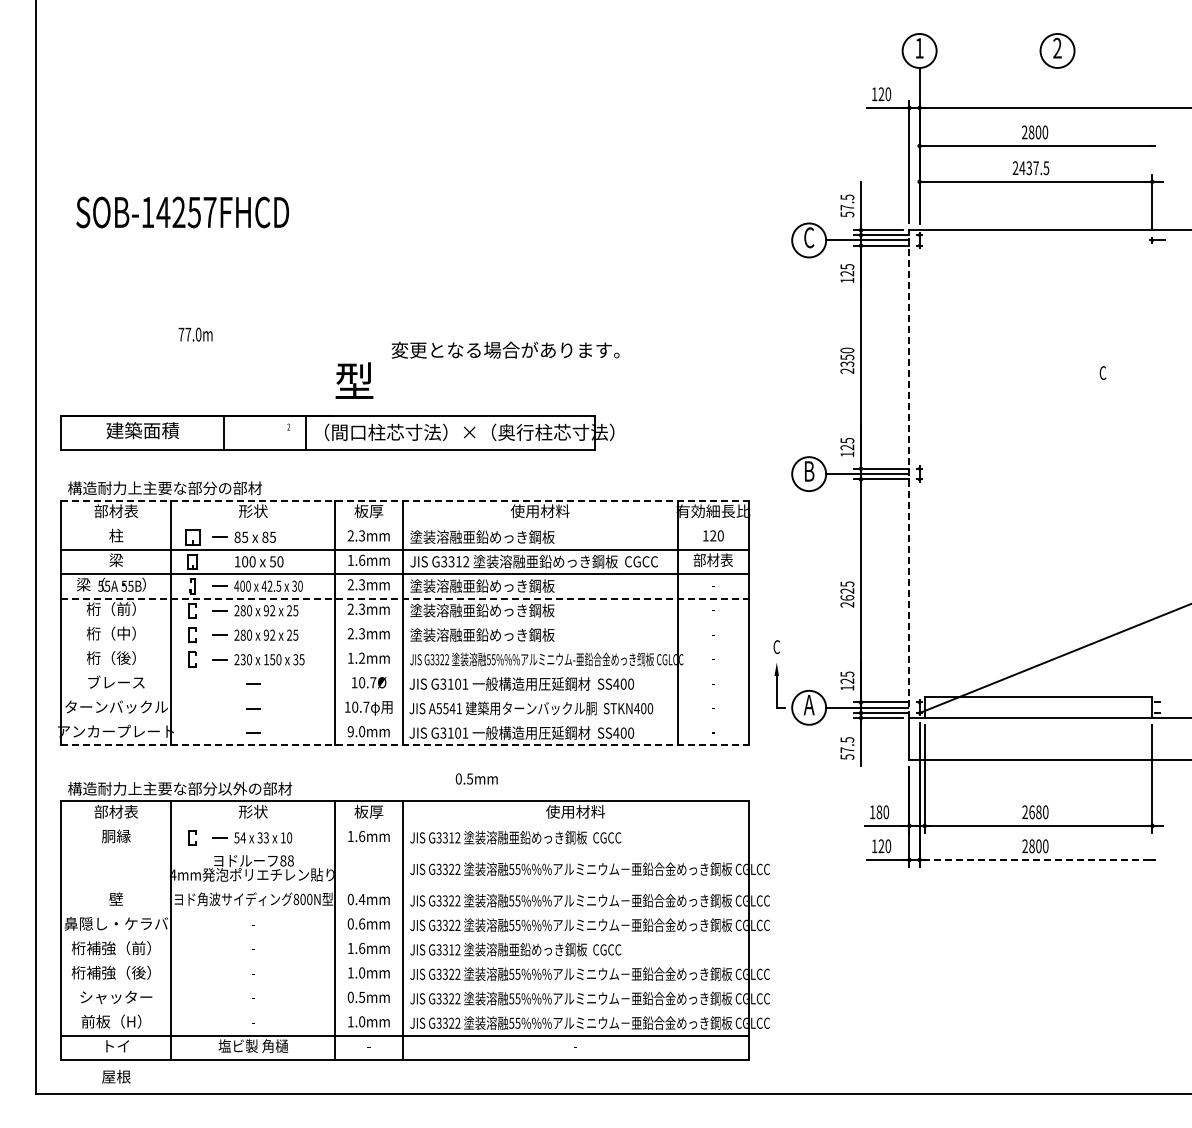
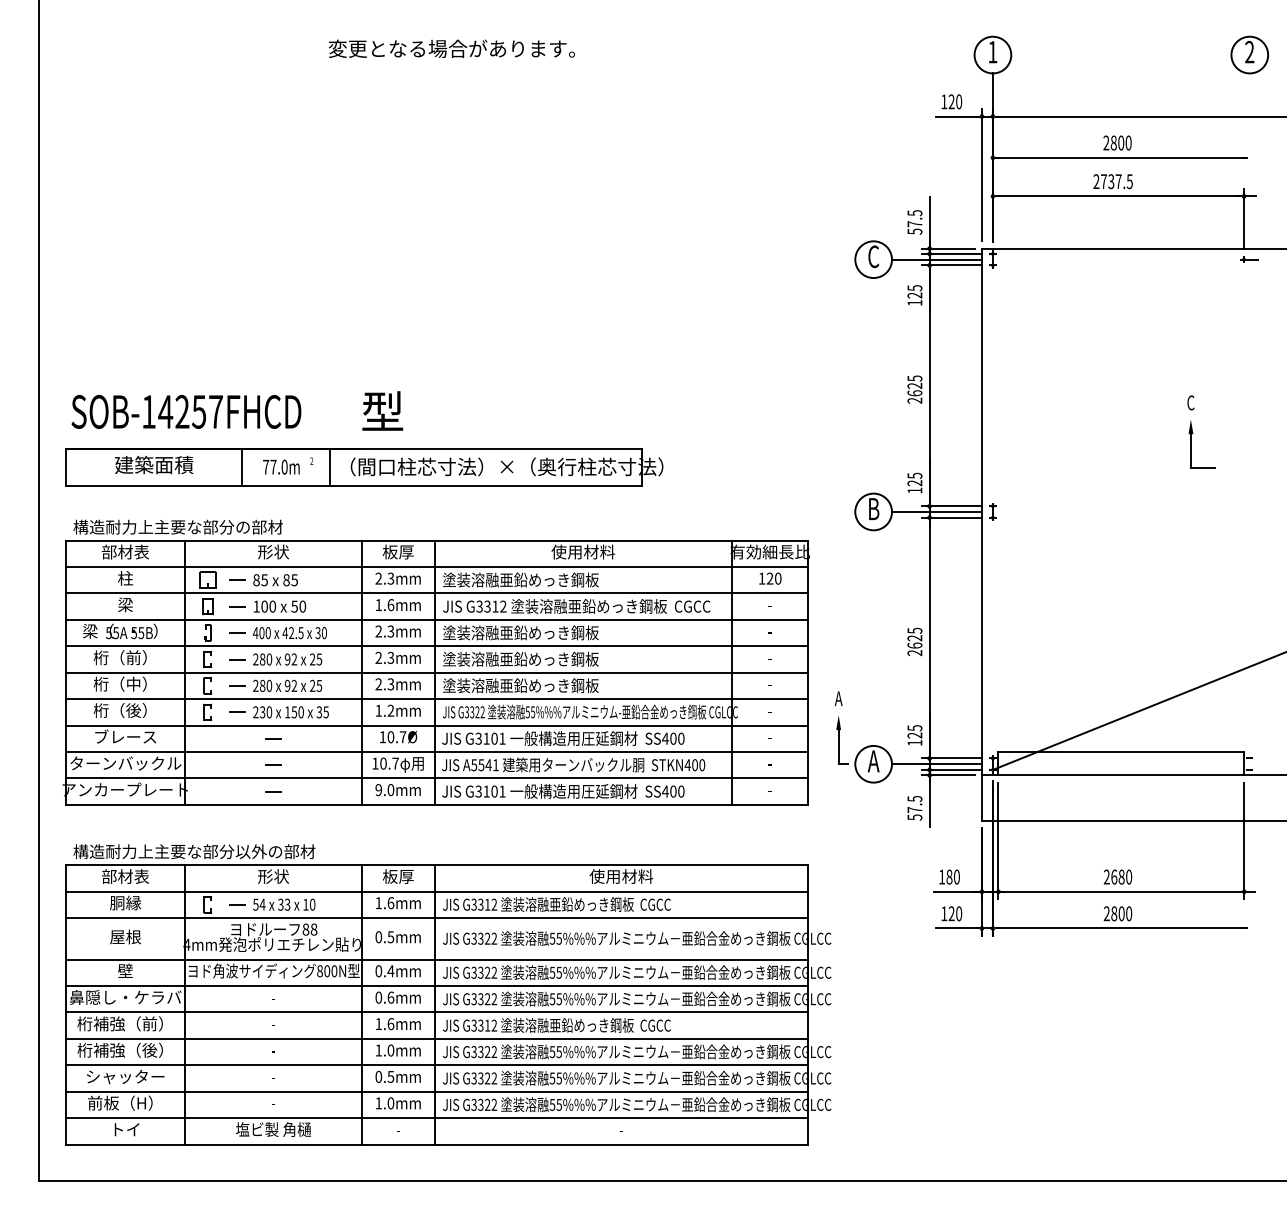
part: (1057, 50) -> (1249, 54), moved
text: (1022, 167) -> (1103, 180), 2437.5 -> 2737.5
text: (182, 212) -> (186, 411), moved
text: (195, 334) -> (281, 467), moved
text: (505, 349) -> (451, 48), moved
text: (847, 357) -> (915, 386), 2350 -> 2625
part: (1103, 411) -> (1191, 444), added
line: (909, 474) -> (981, 512), dashed -> solid
line: (404, 500) -> (436, 540), dashed -> solid
line: (404, 525) -> (436, 567), added
text: (712, 560) -> (769, 605), 部材表 -> -
line: (219, 561) -> (236, 606), added
line: (404, 598) -> (436, 646), dashed -> solid
line: (404, 623) -> (436, 673), added
line: (404, 647) -> (436, 699), added
text: (776, 647) -> (838, 699), C -> A
line: (404, 671) -> (436, 725), added
line: (404, 696) -> (436, 752), added
line: (404, 720) -> (436, 777), added
line: (404, 745) -> (436, 804), dashed -> solid
text: (476, 778) -> (397, 936), moved
line: (404, 825) -> (436, 891), added
line: (404, 850) -> (436, 918), added
line: (1037, 859) -> (1120, 928), dashed -> solid
line: (404, 888) -> (436, 959), added
line: (404, 913) -> (436, 986), added
line: (404, 937) -> (436, 1012), added
line: (404, 962) -> (436, 1039), added
line: (404, 986) -> (436, 1065), added
line: (404, 1011) -> (436, 1092), added
text: (116, 1076) -> (125, 936), moved

